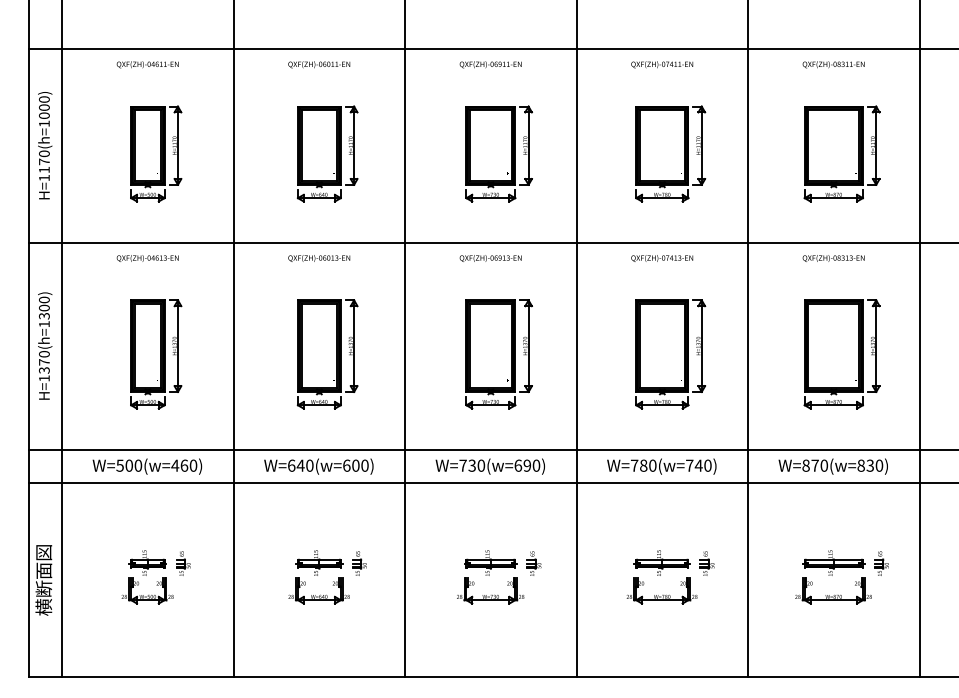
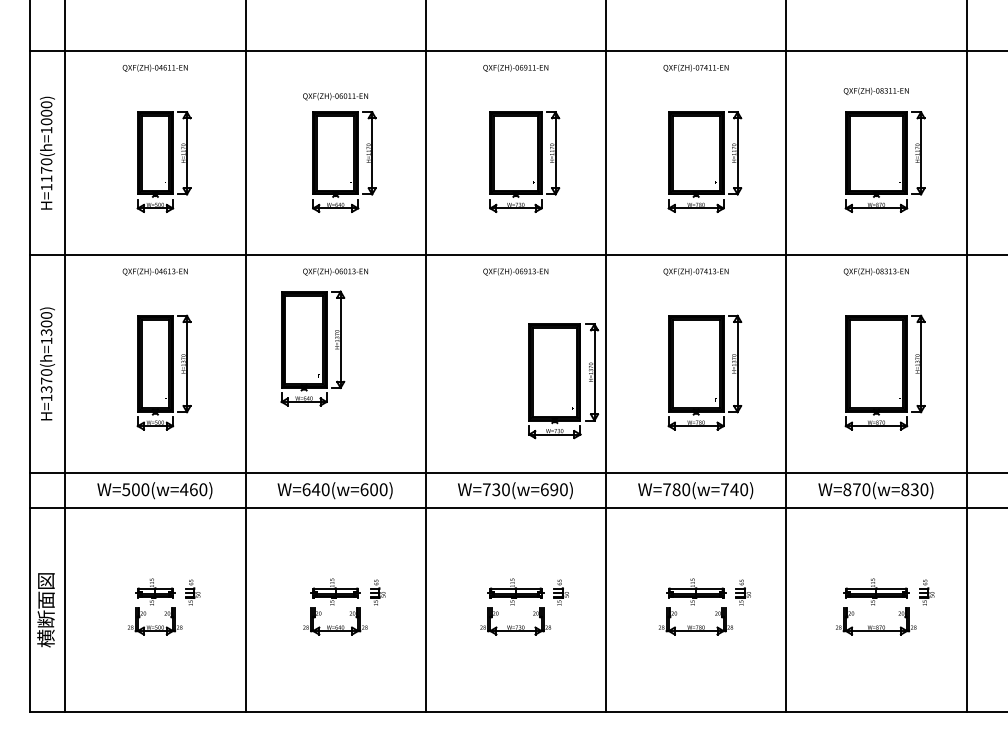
text: (319, 64) -> (335, 96), moved
text: (833, 64) -> (876, 91), moved
part: (327, 354) -> (312, 348), moved
part: (498, 354) -> (562, 381), moved

